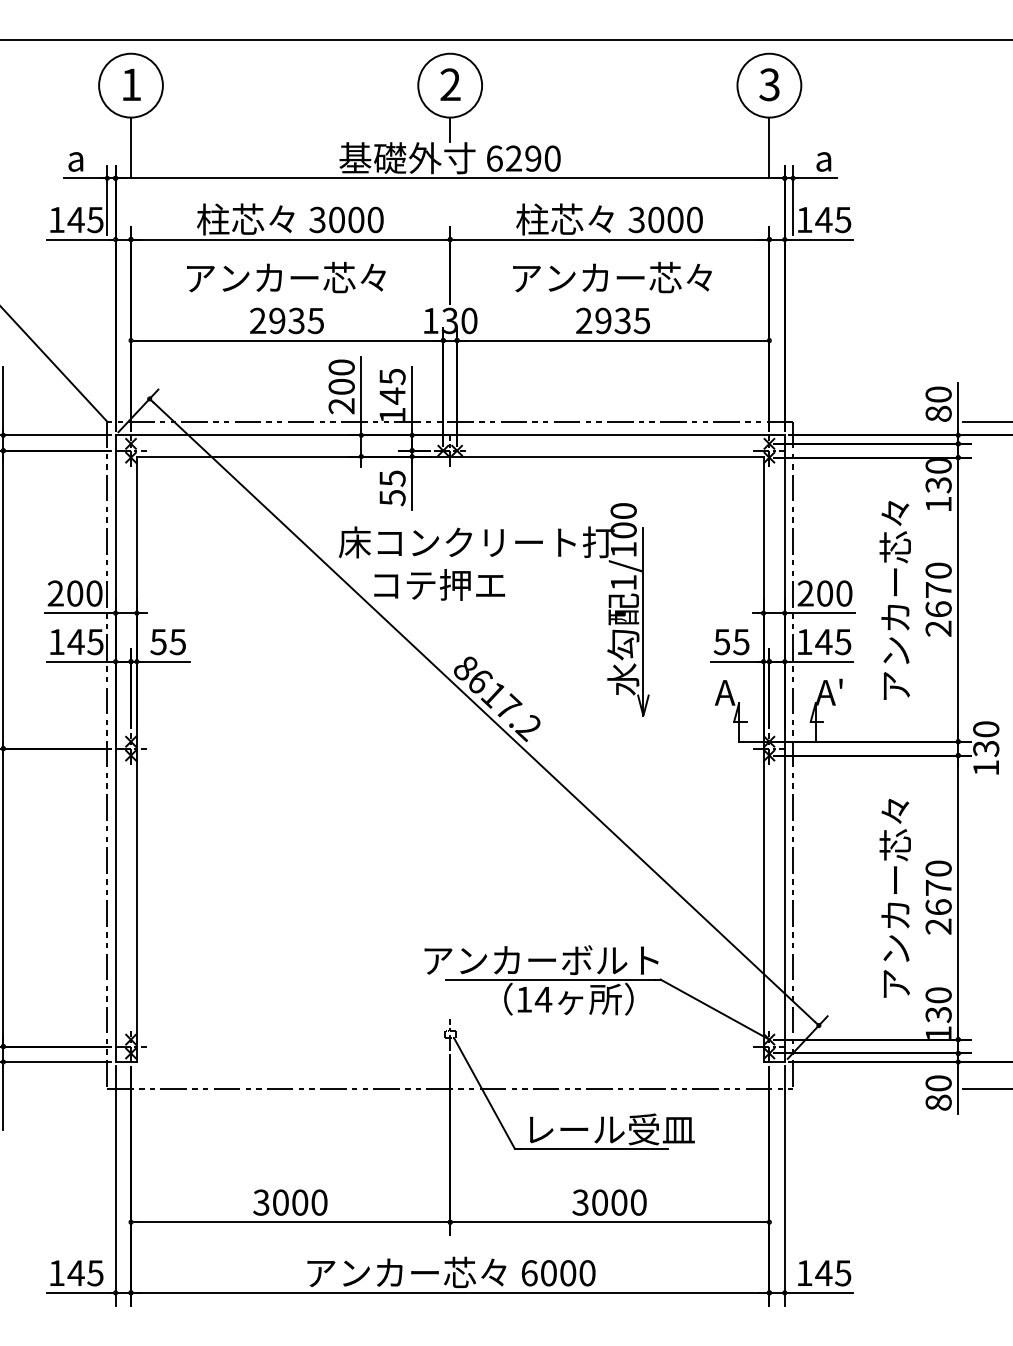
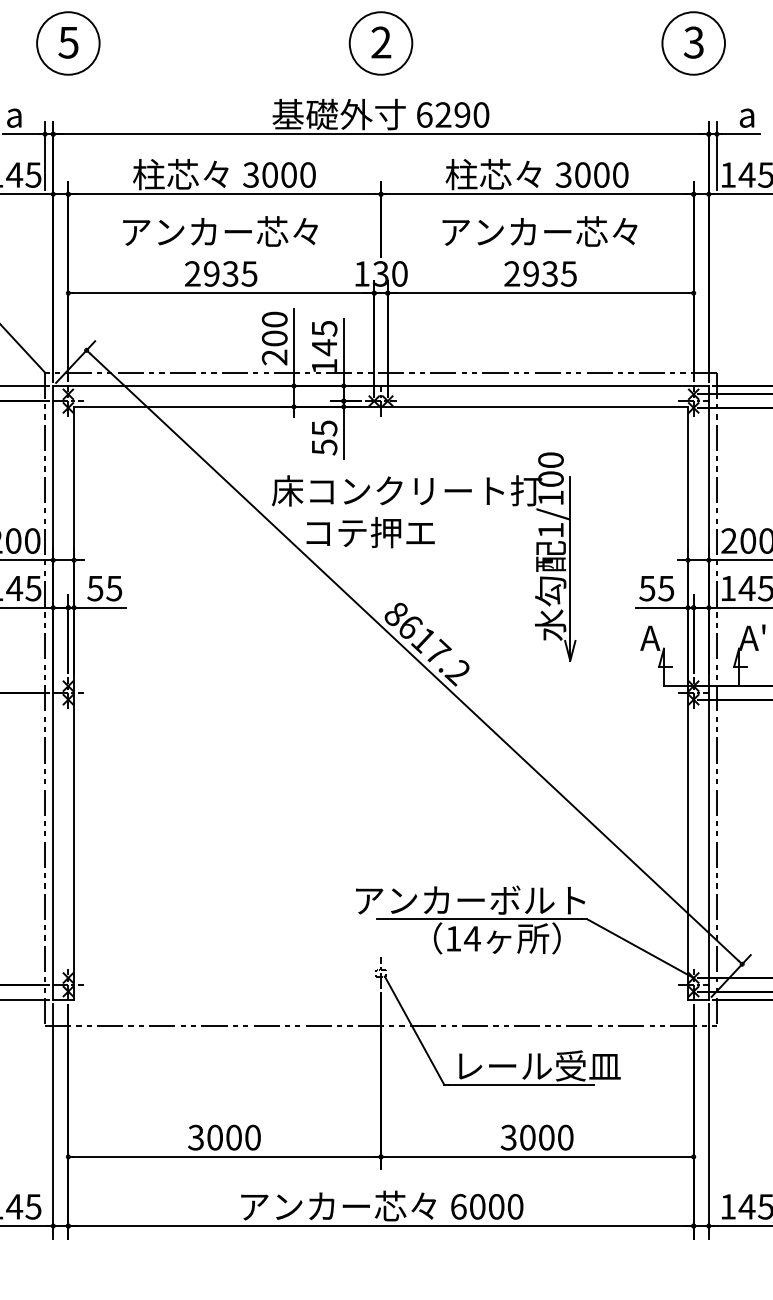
text: (130, 84) -> (67, 42), 1 -> 5
line: (450, 129) -> (381, 86), removed
line: (131, 147) -> (68, 104), removed
line: (769, 147) -> (693, 104), removed

